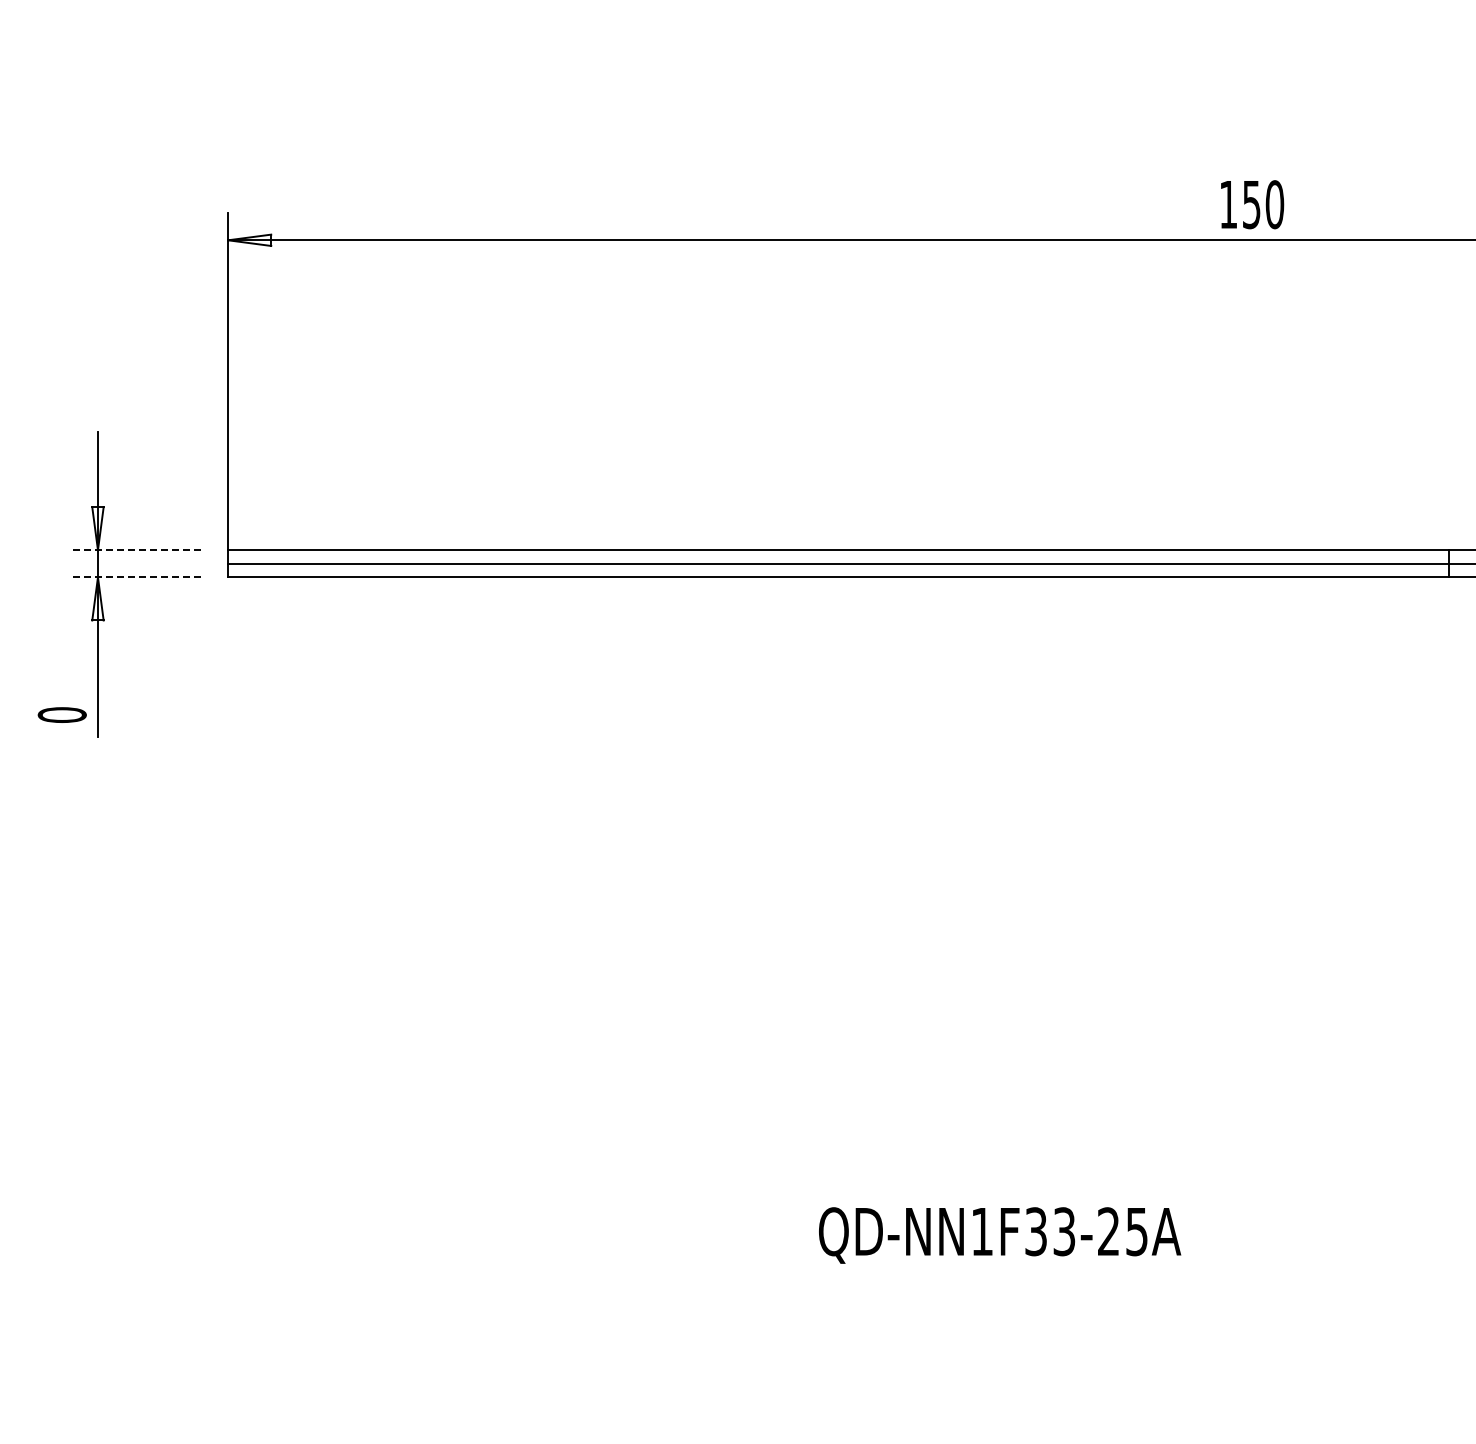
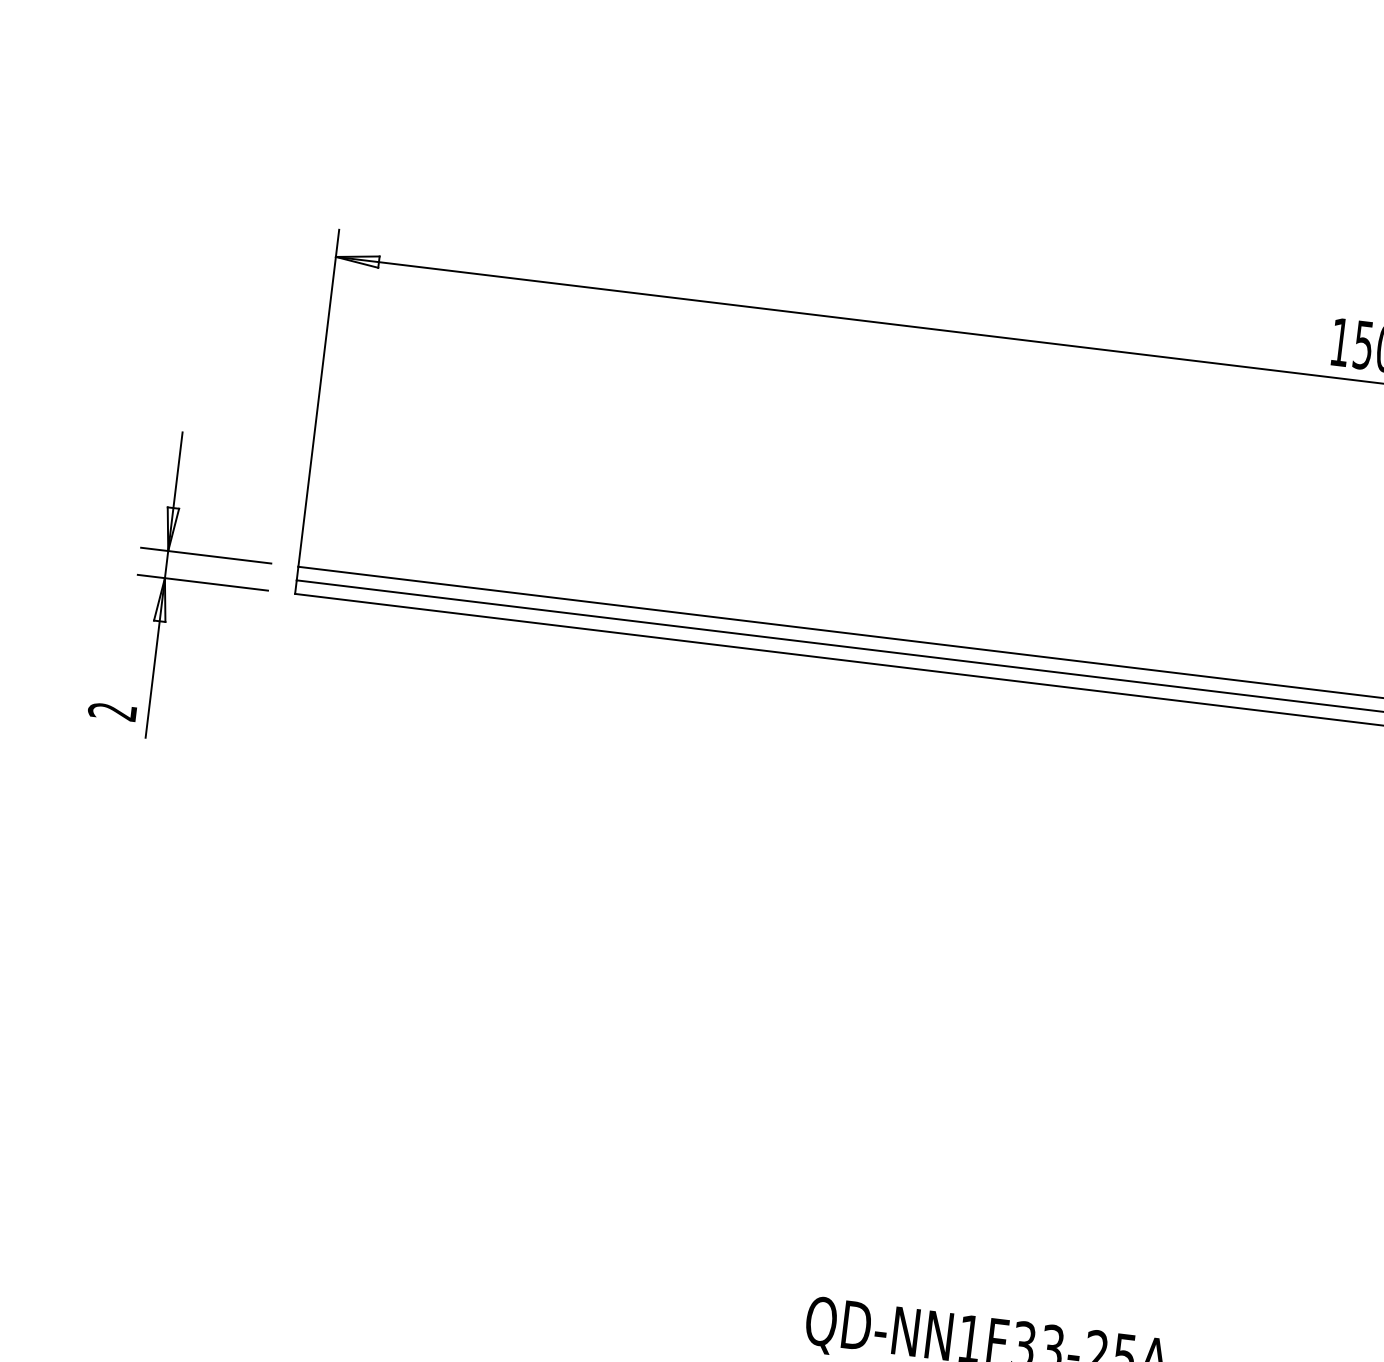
line: (135, 550) -> (205, 555), dashed -> solid
line: (135, 577) -> (202, 582), dashed -> solid
text: (61, 714) -> (111, 710), 0 -> 2

